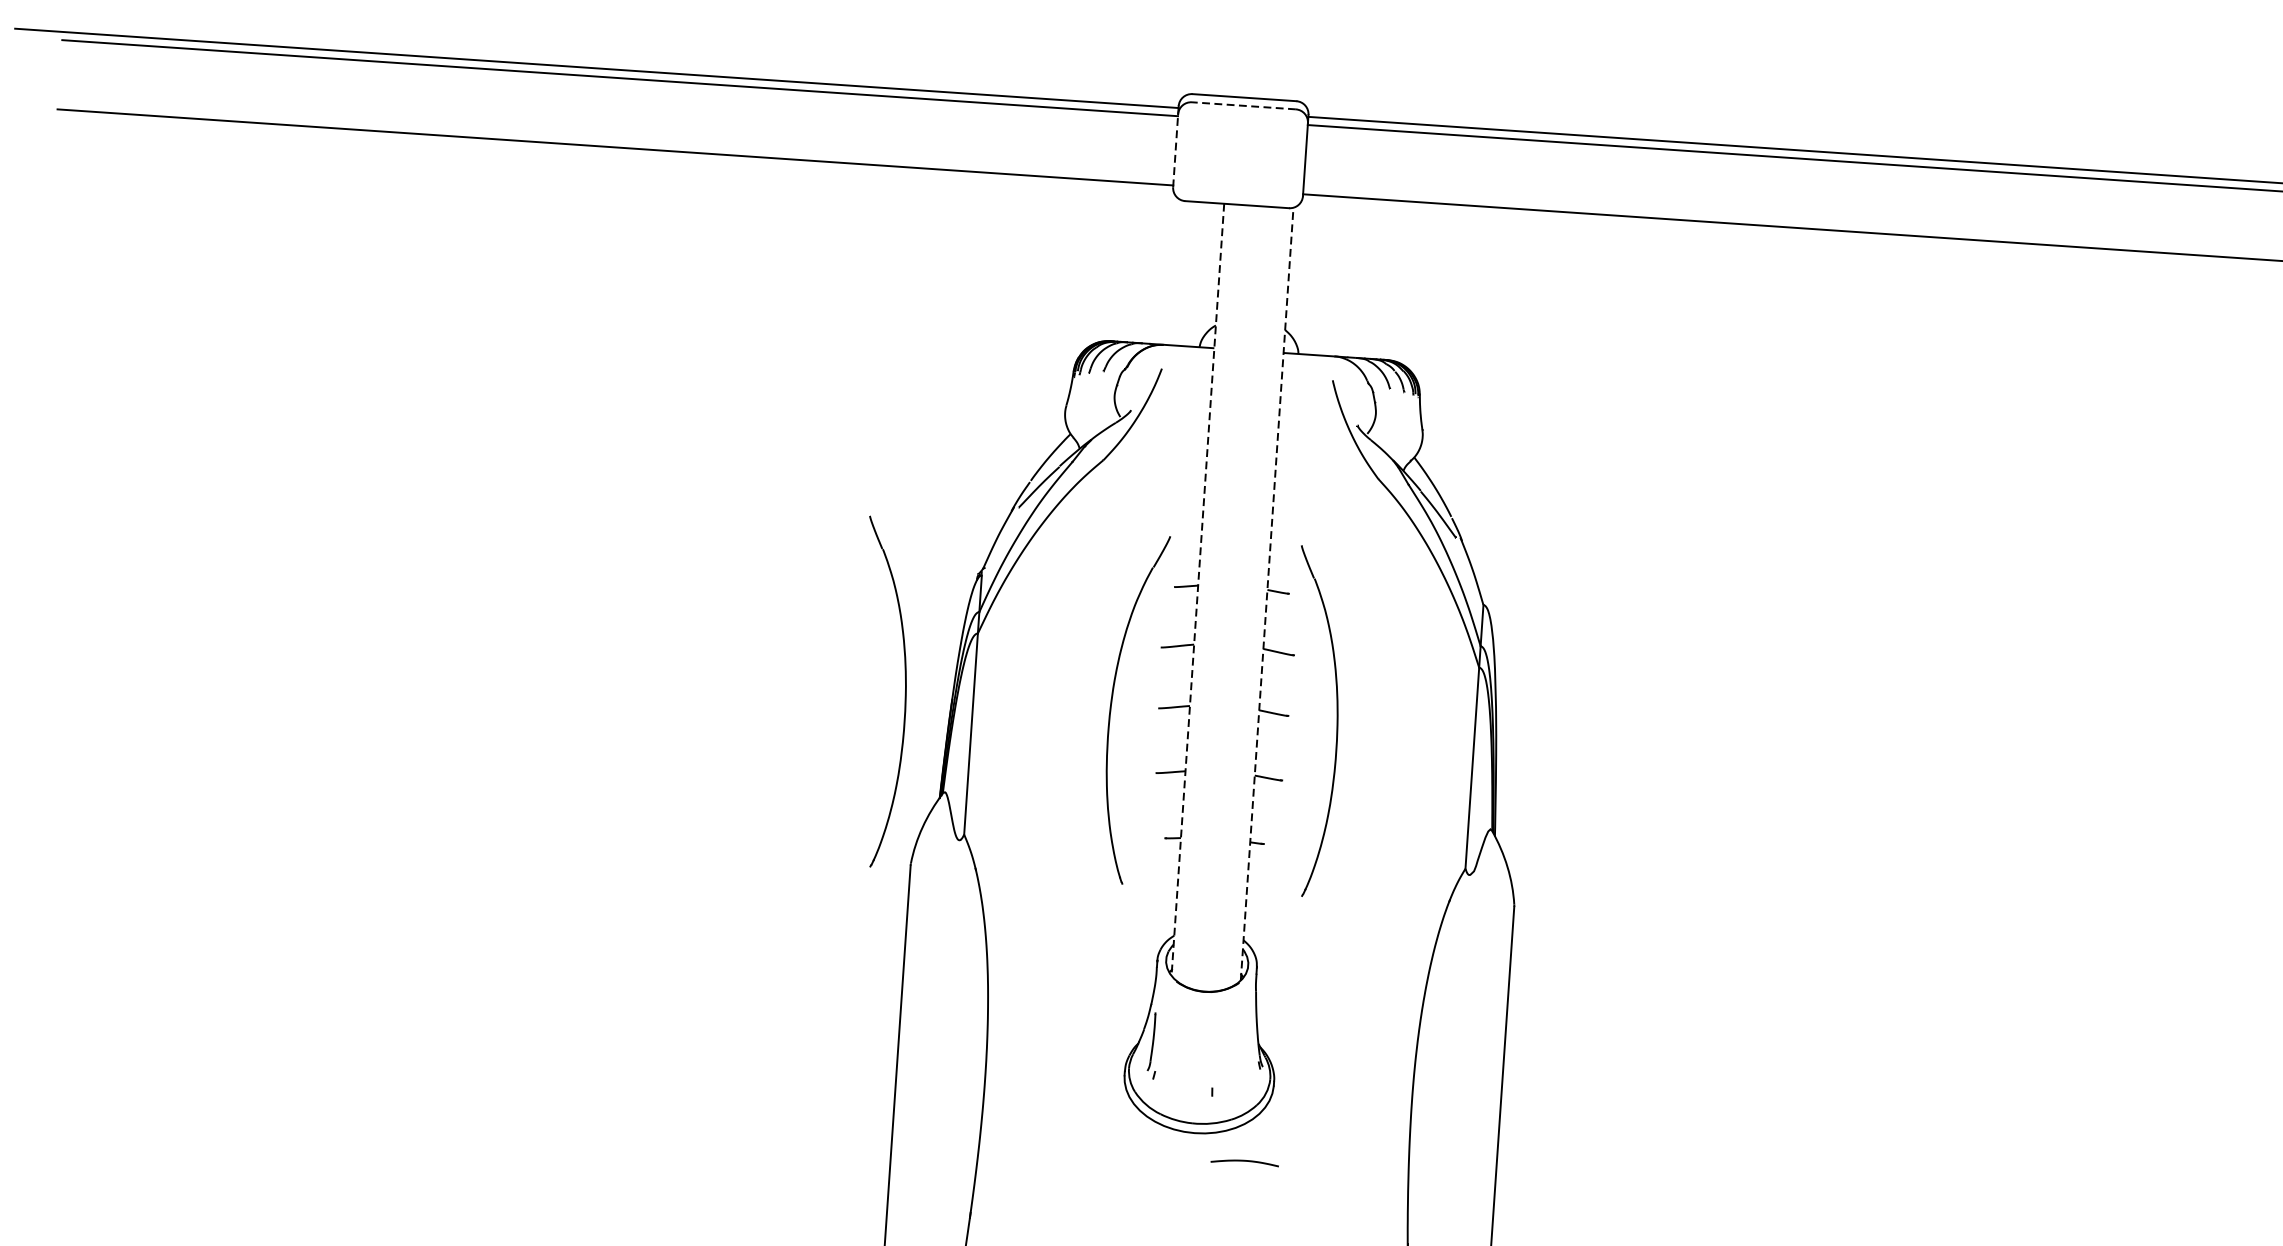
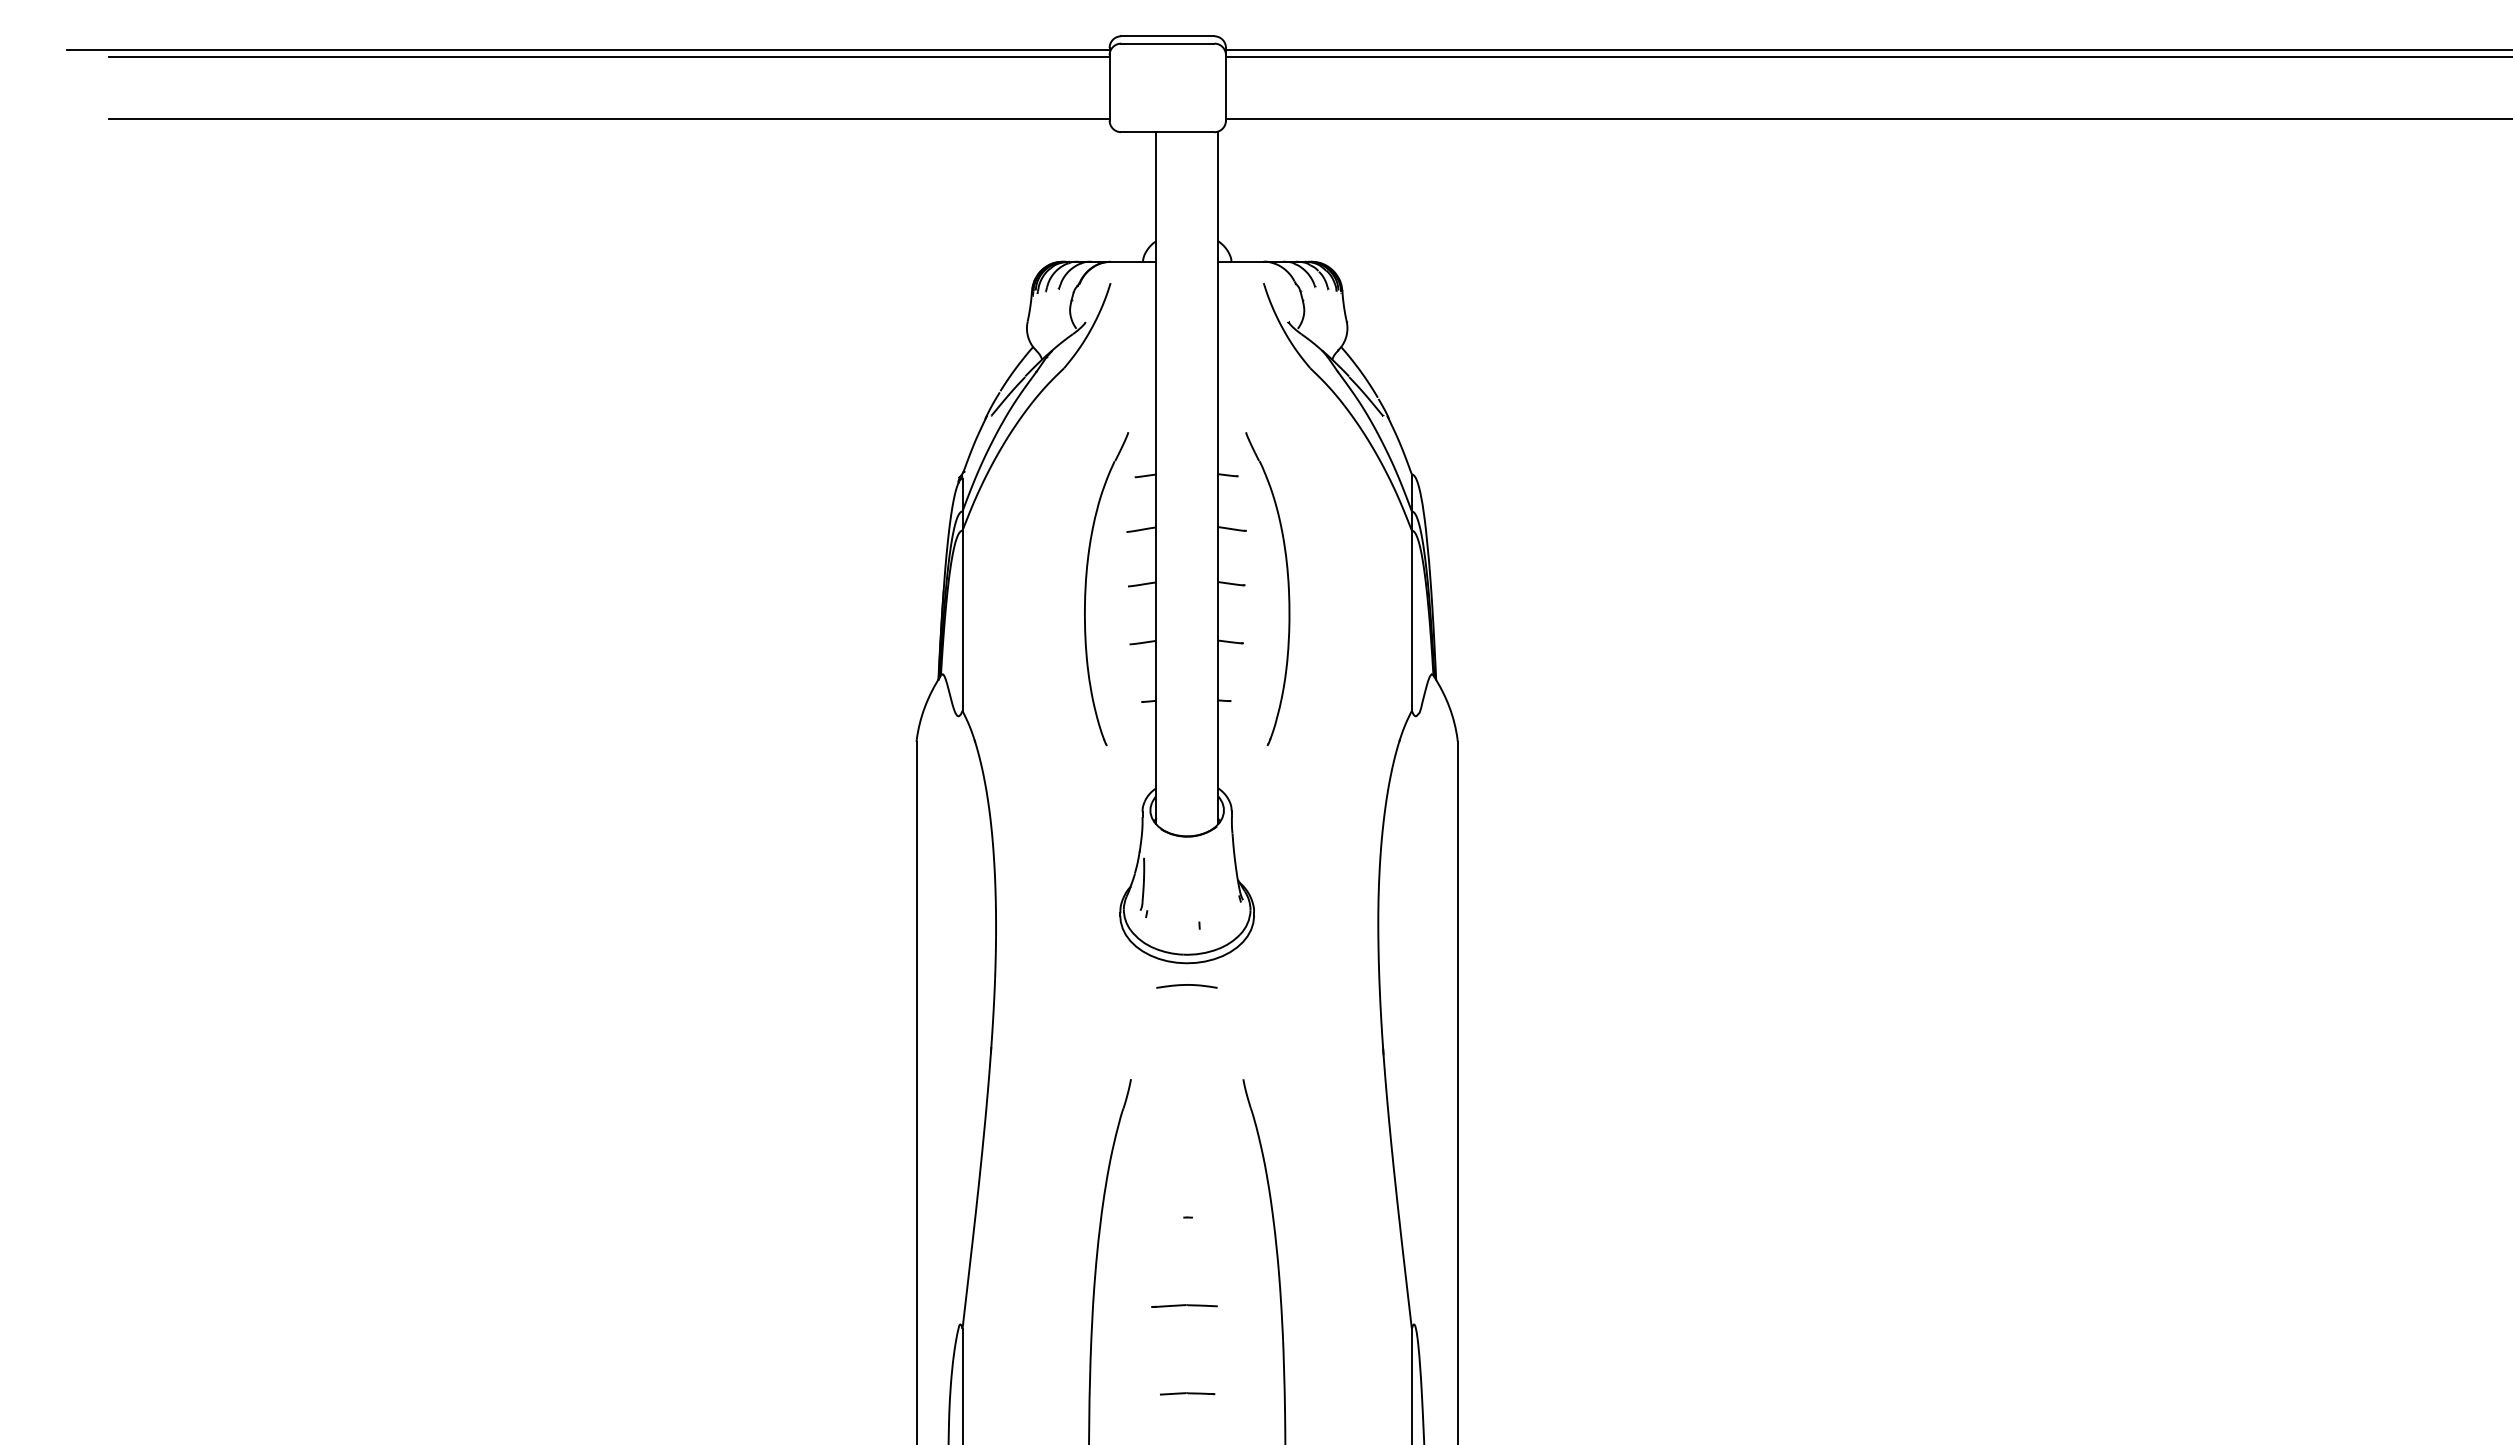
line: (1243, 105) -> (1167, 43), dashed -> solid
line: (1175, 150) -> (1109, 87), dashed -> solid
line: (1198, 590) -> (1156, 478), dashed -> solid
line: (1267, 593) -> (1218, 477), dashed -> solid
part: (904, 692) -> (900, 587), removed
curve: (1244, 1161) -> (1186, 985), moved

